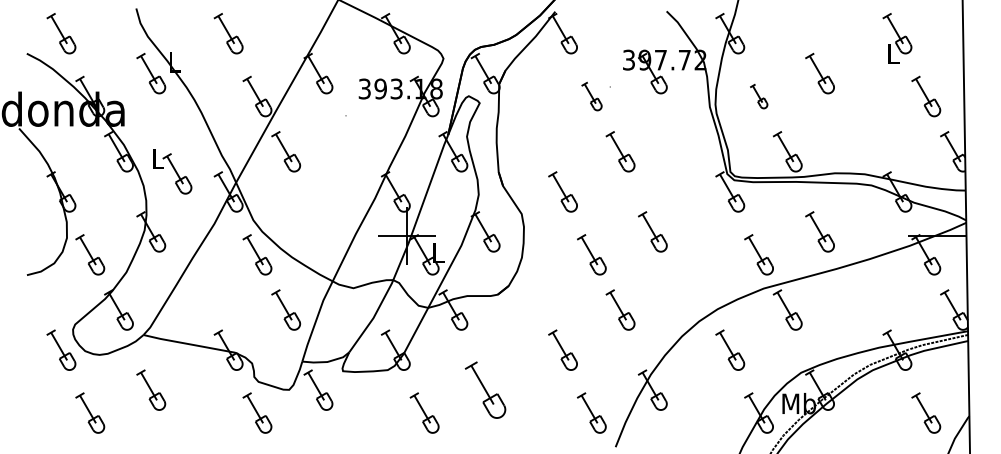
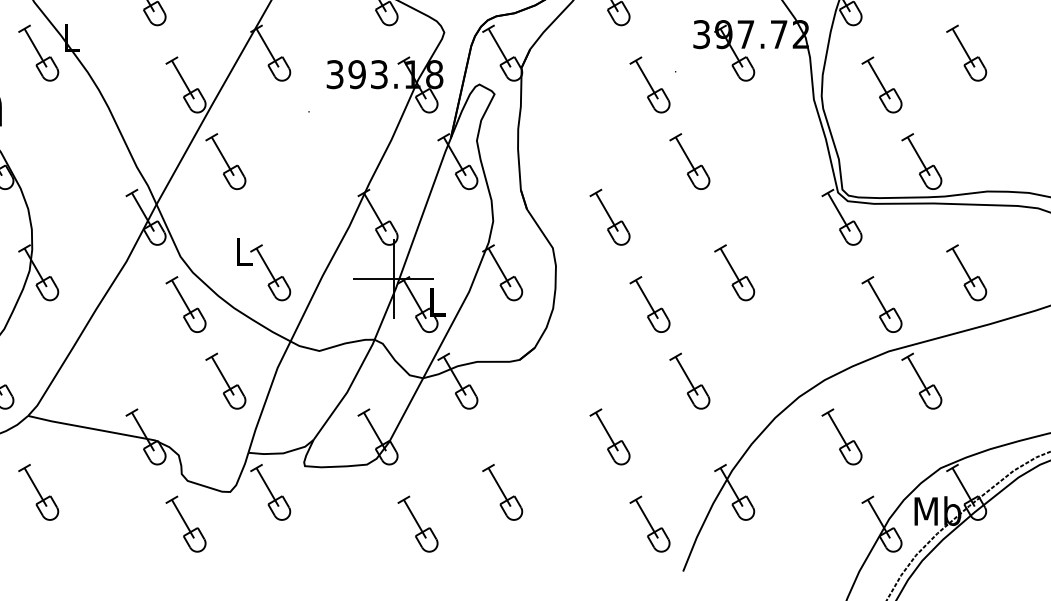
part: (591, 96) -> (649, 84), size x1.43
part: (758, 96) -> (881, 84), size x1.67
part: (172, 171) -> (263, 269), moved
part: (485, 389) -> (502, 491), size x0.71

